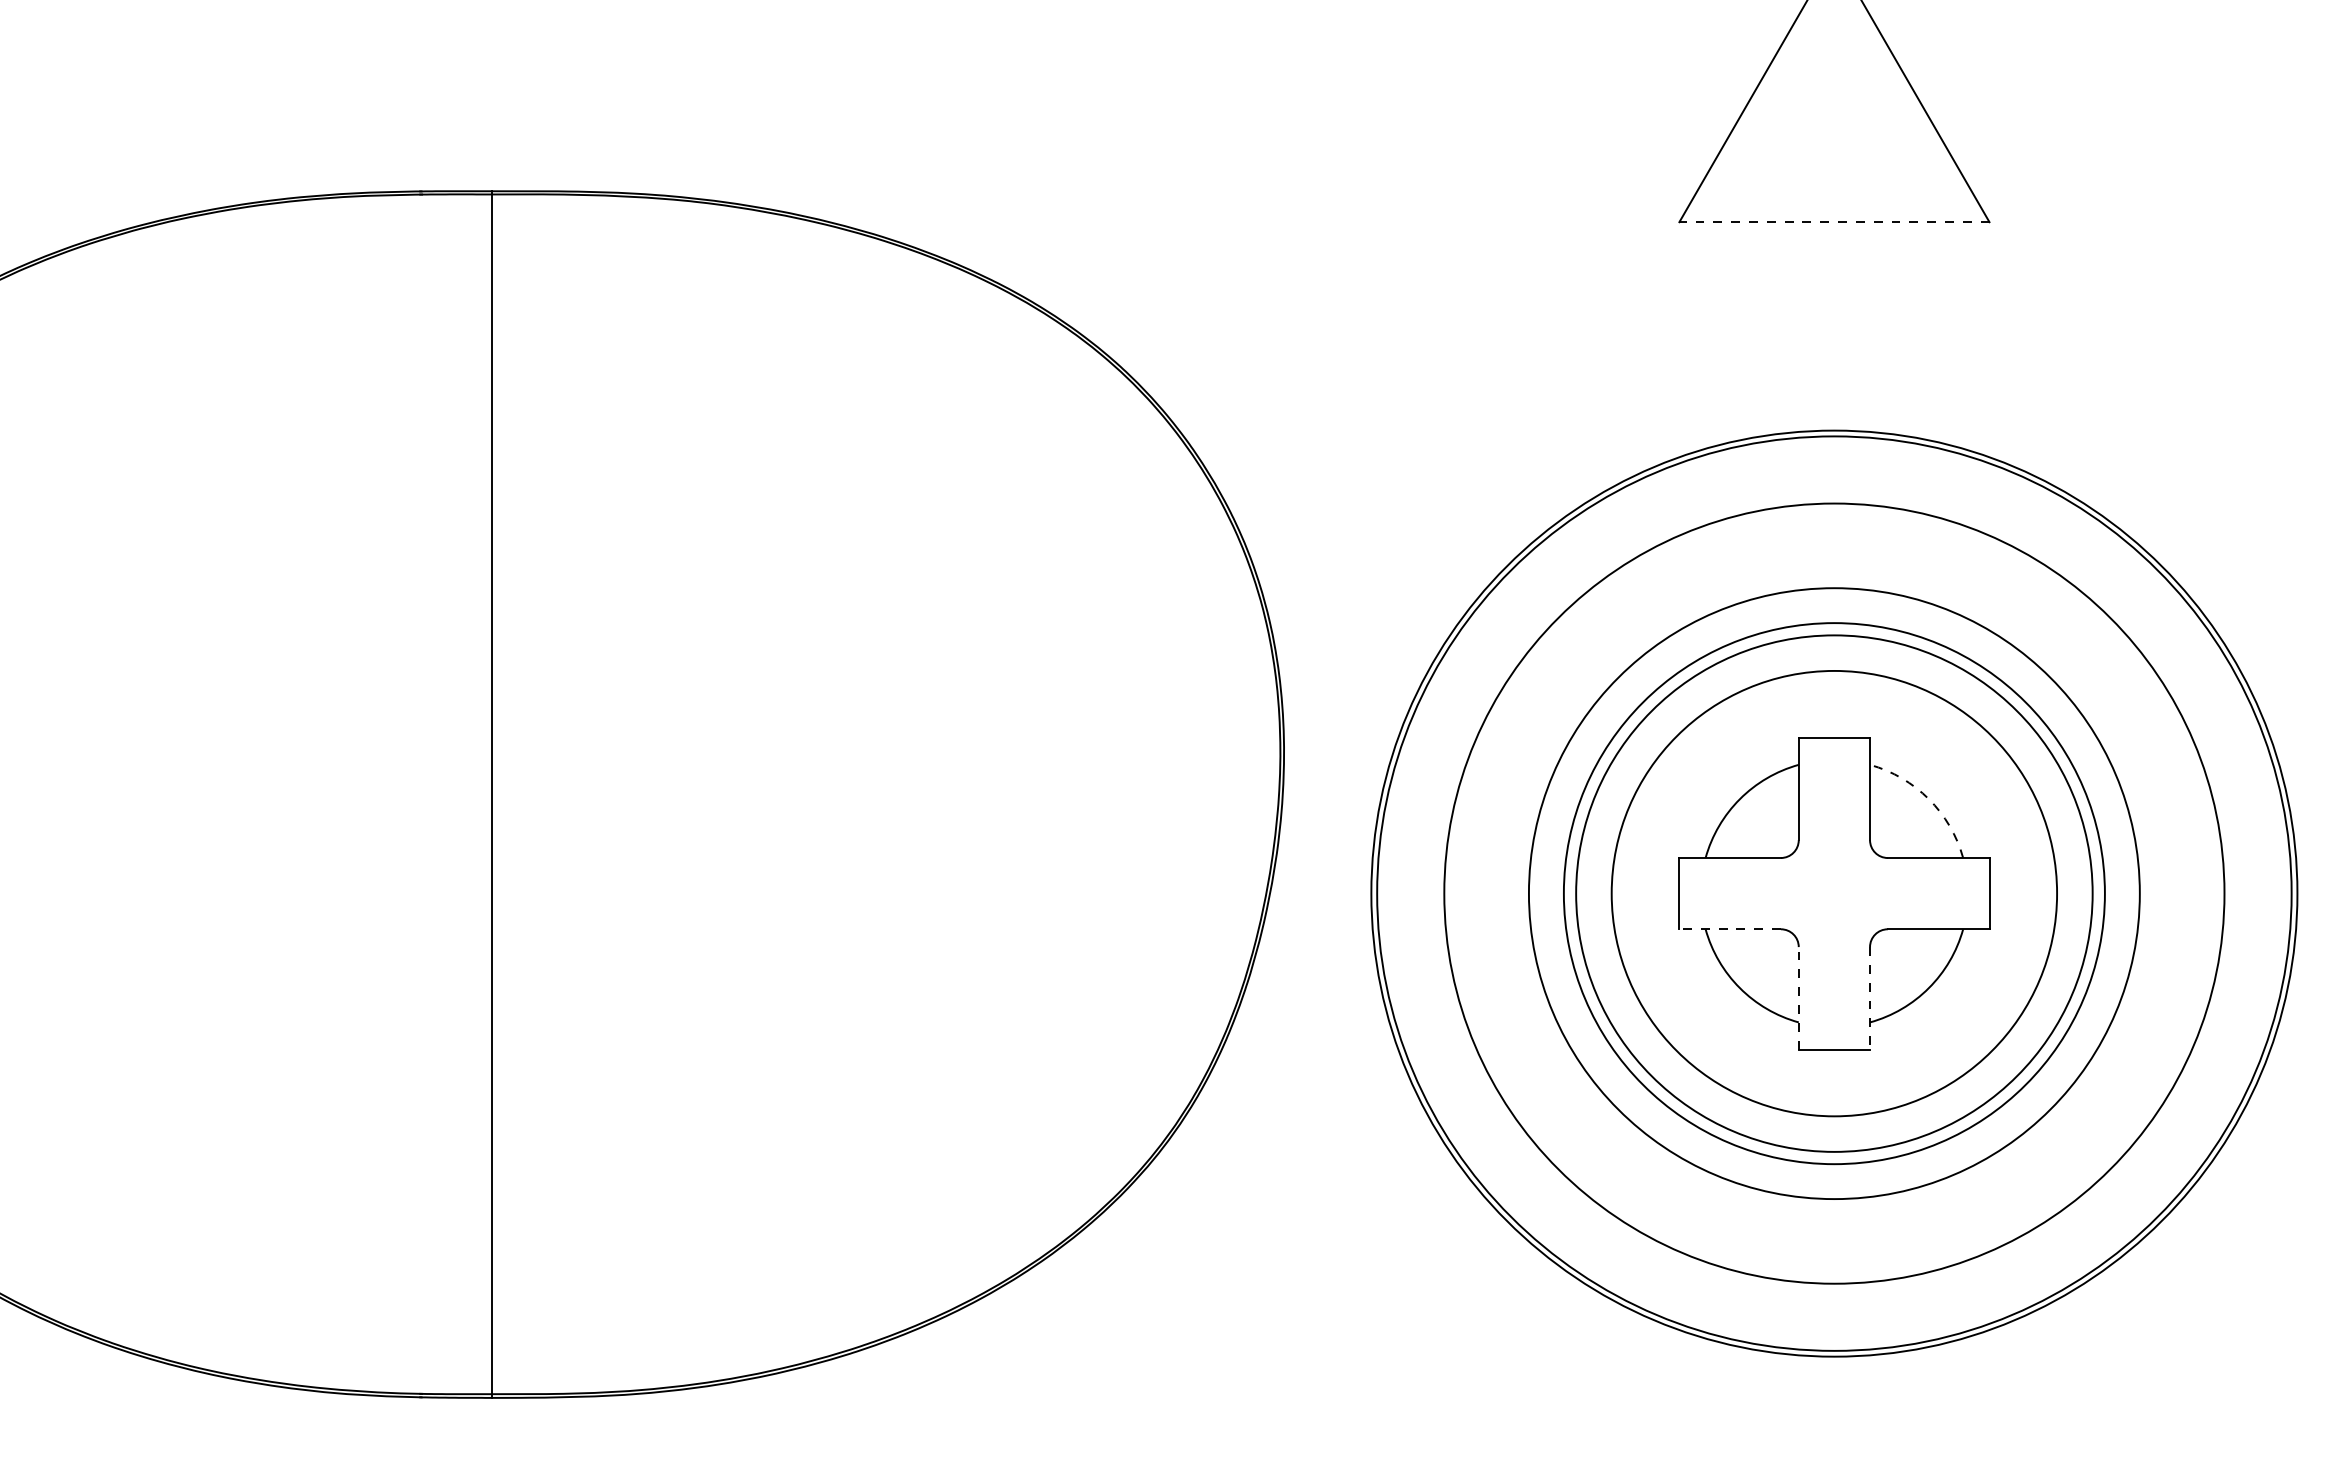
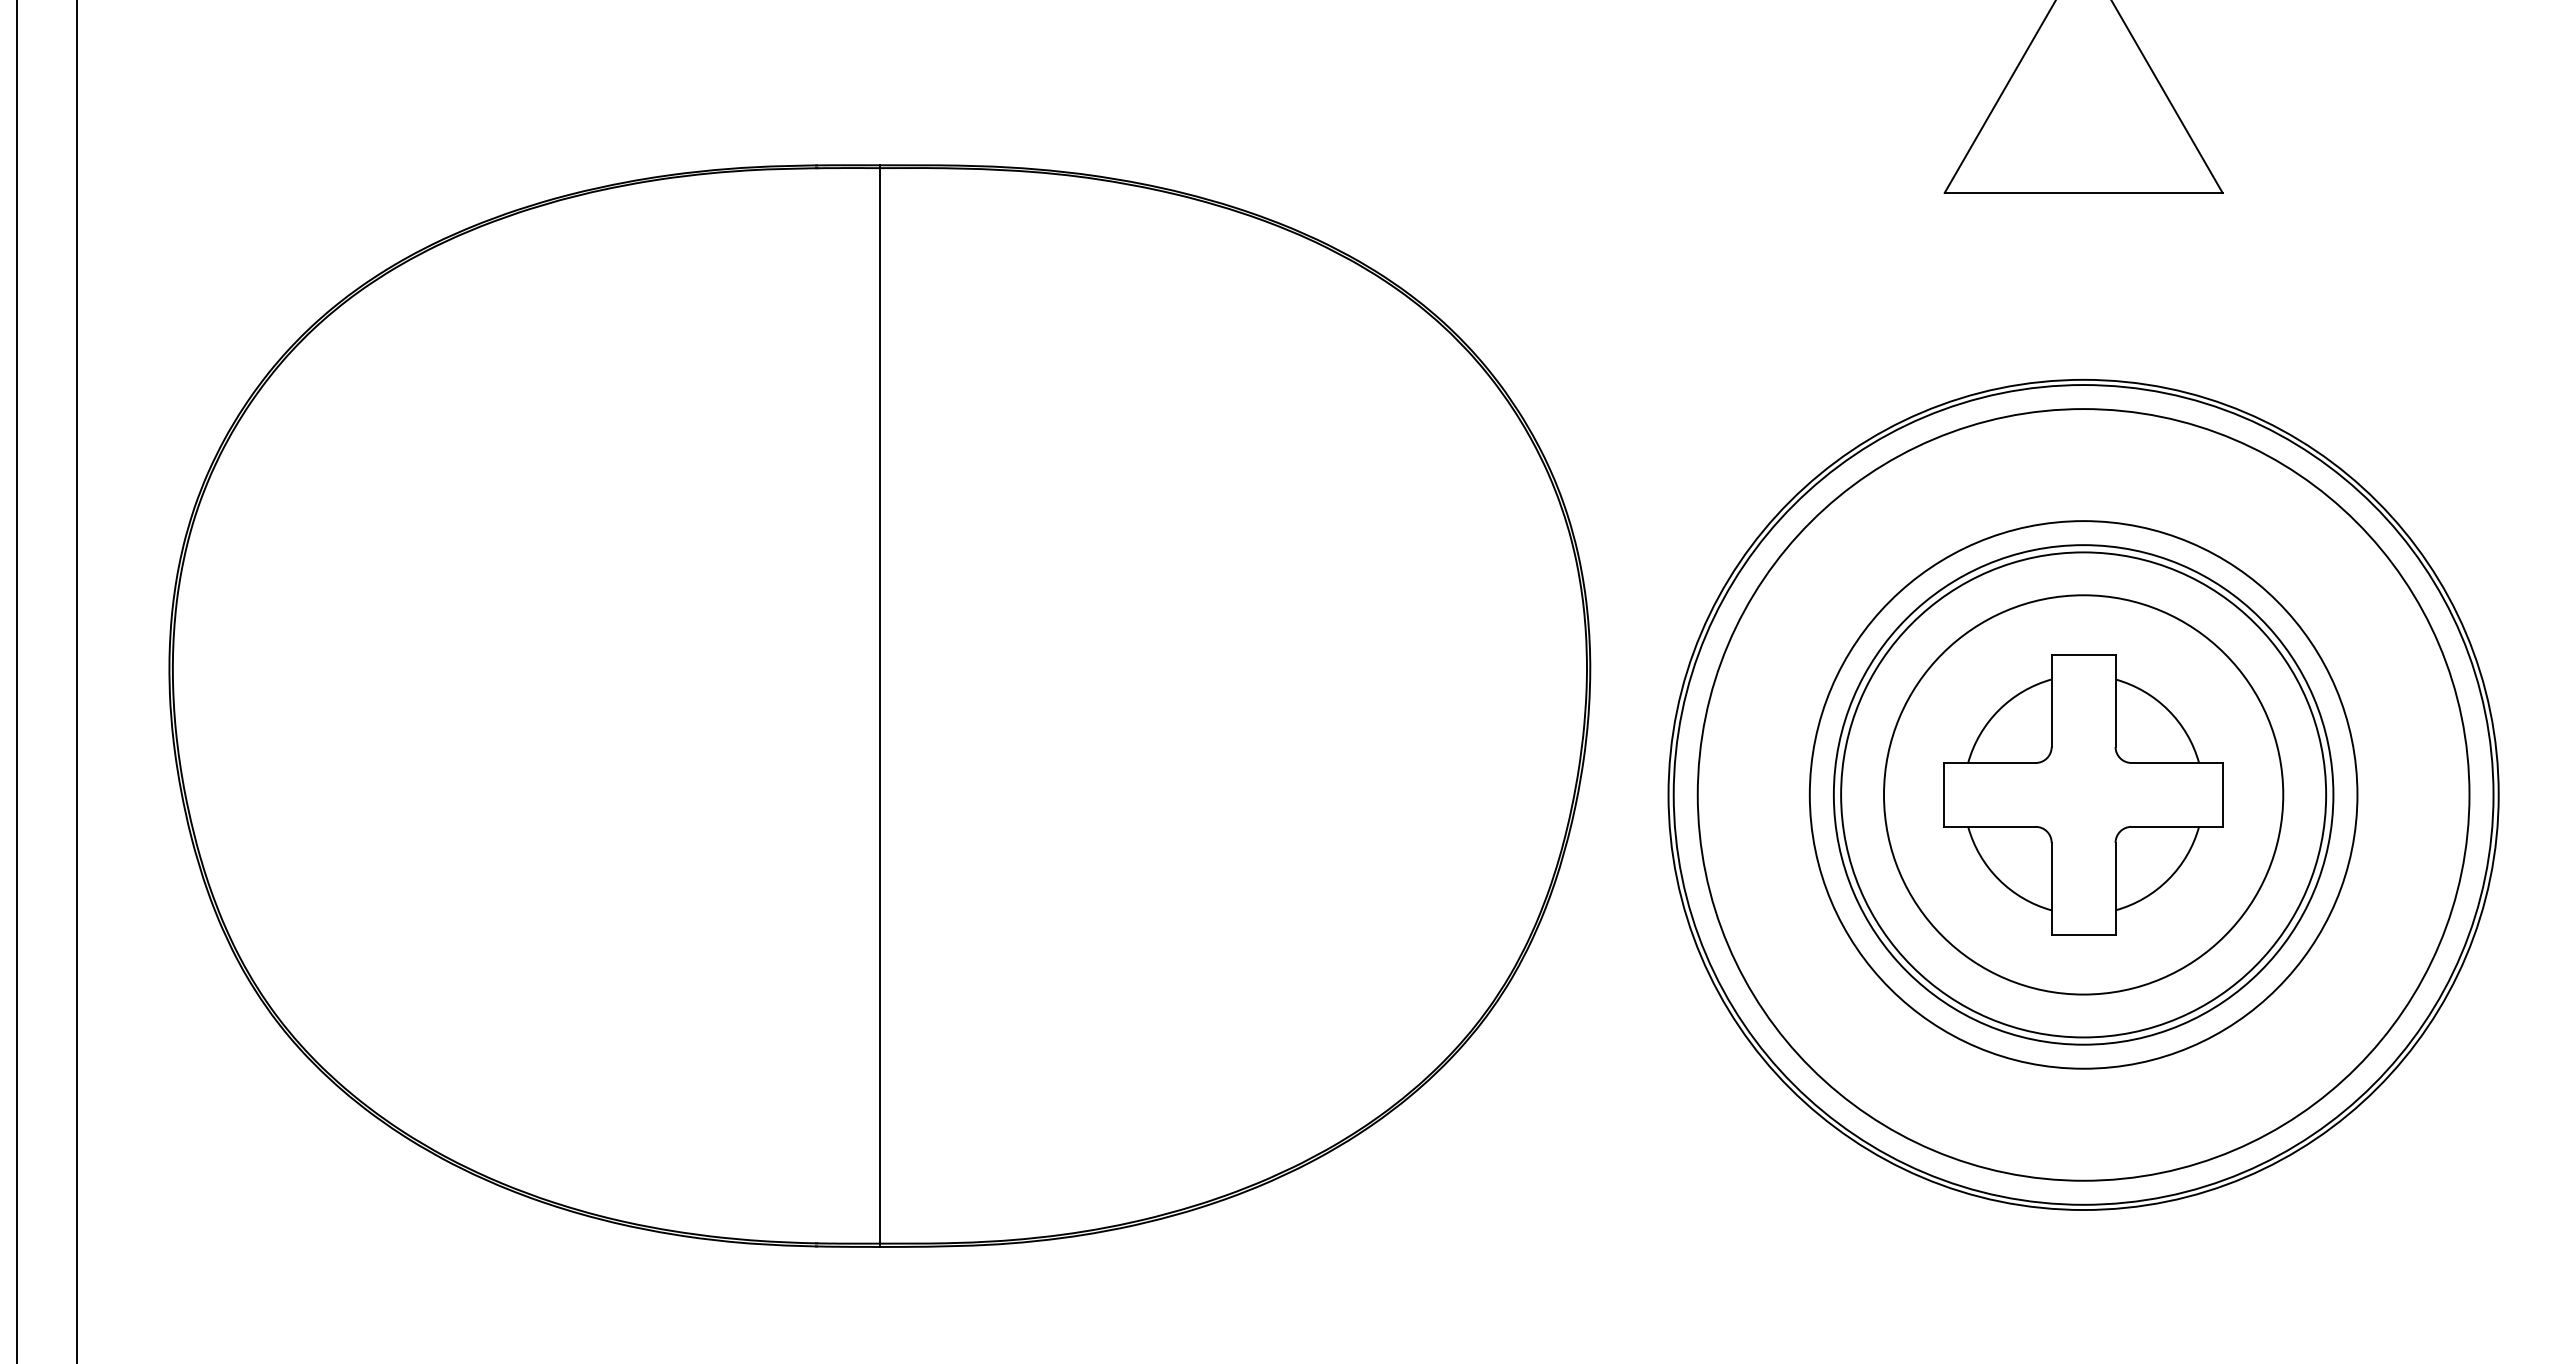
line: (1834, 221) -> (2083, 192), dashed -> solid
arc: (1929, 799) -> (2168, 710), dashed -> solid
circle: (1834, 893) -> (2083, 794), size x0.71
circle: (1834, 893) -> (2083, 794), size x1.67
line: (1729, 928) -> (1989, 826), dashed -> solid
line: (1798, 998) -> (2051, 888), dashed -> solid
line: (1869, 998) -> (2115, 888), dashed -> solid

